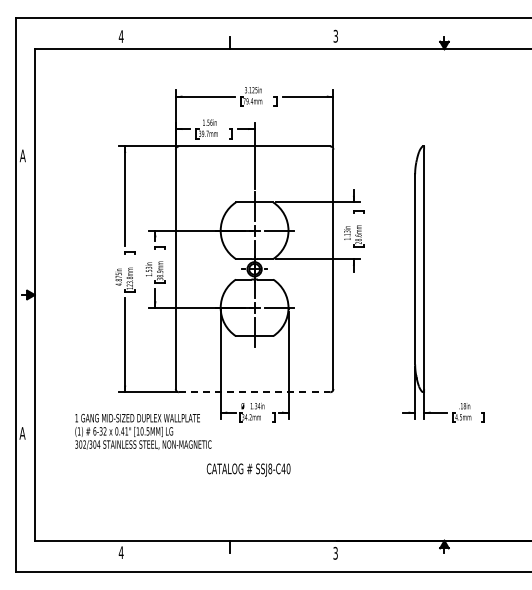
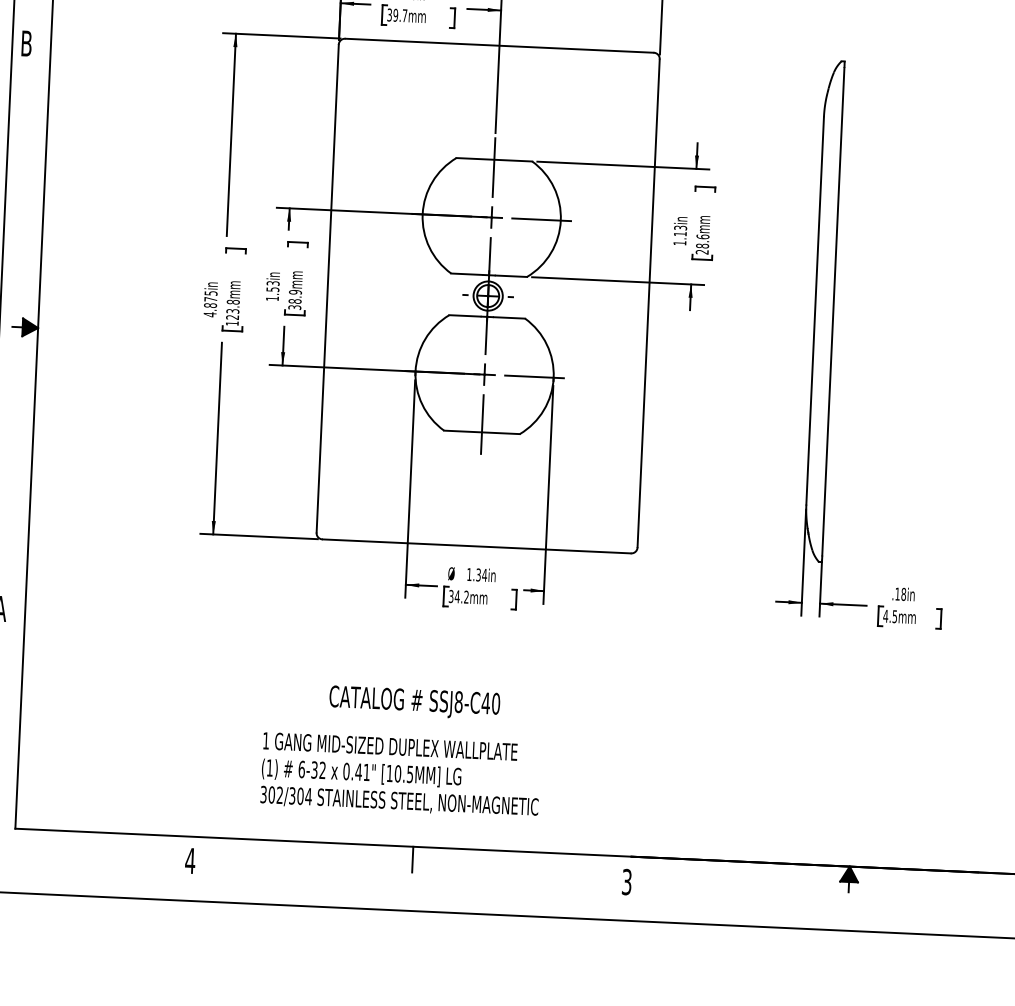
text: (22, 155) -> (25, 42), A -> B
line: (254, 392) -> (476, 546), dashed -> solid
text: (143, 431) -> (400, 774), moved
text: (248, 469) -> (414, 701), moved

